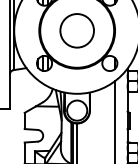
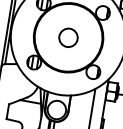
circle: (76, 30) -> (68, 37), size x0.6

